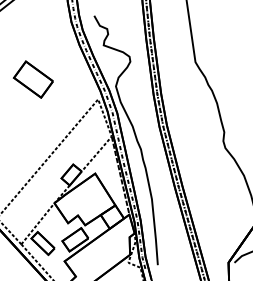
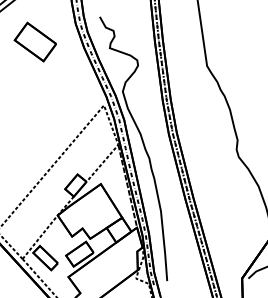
part: (32, 79) -> (34, 41), moved

